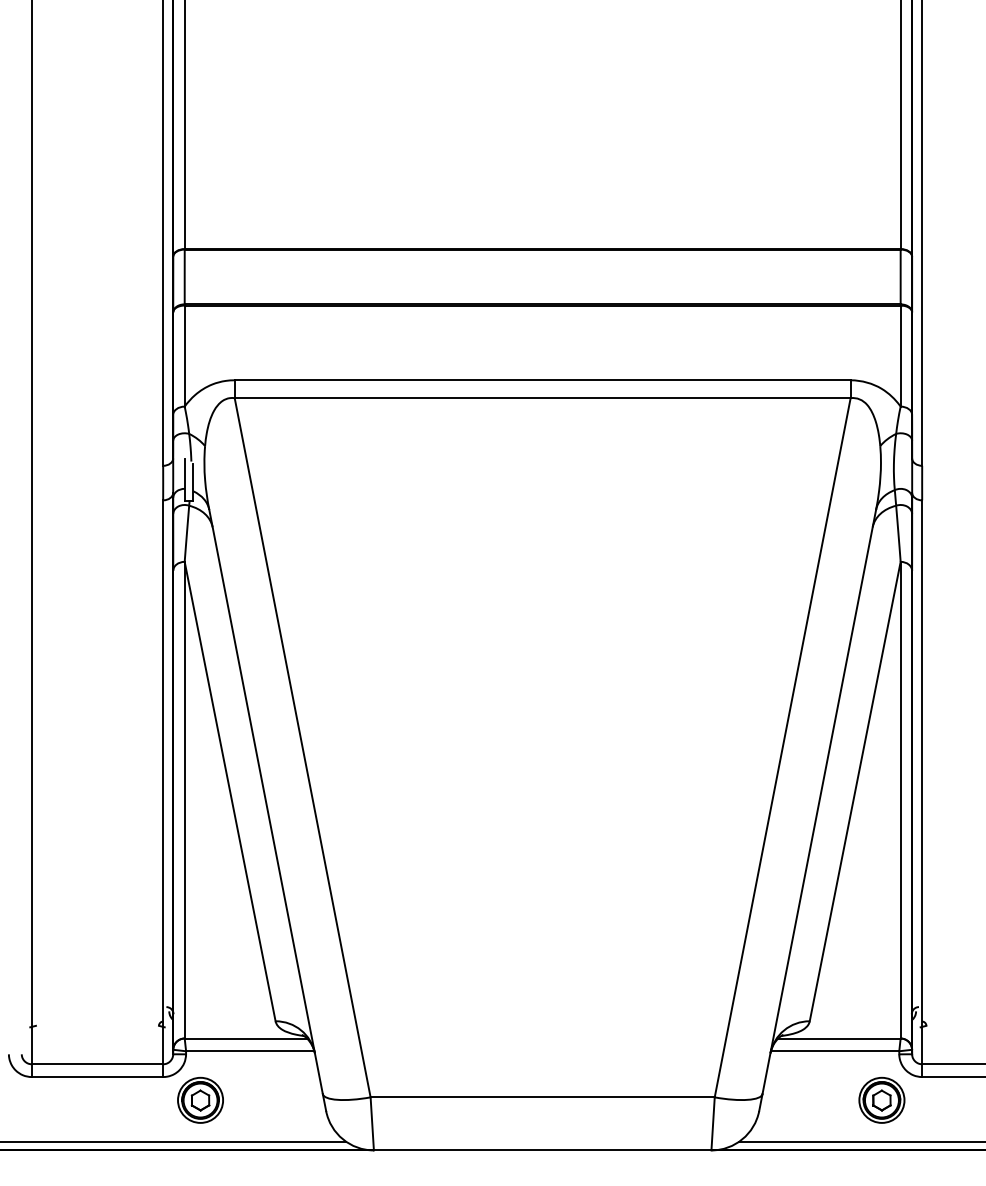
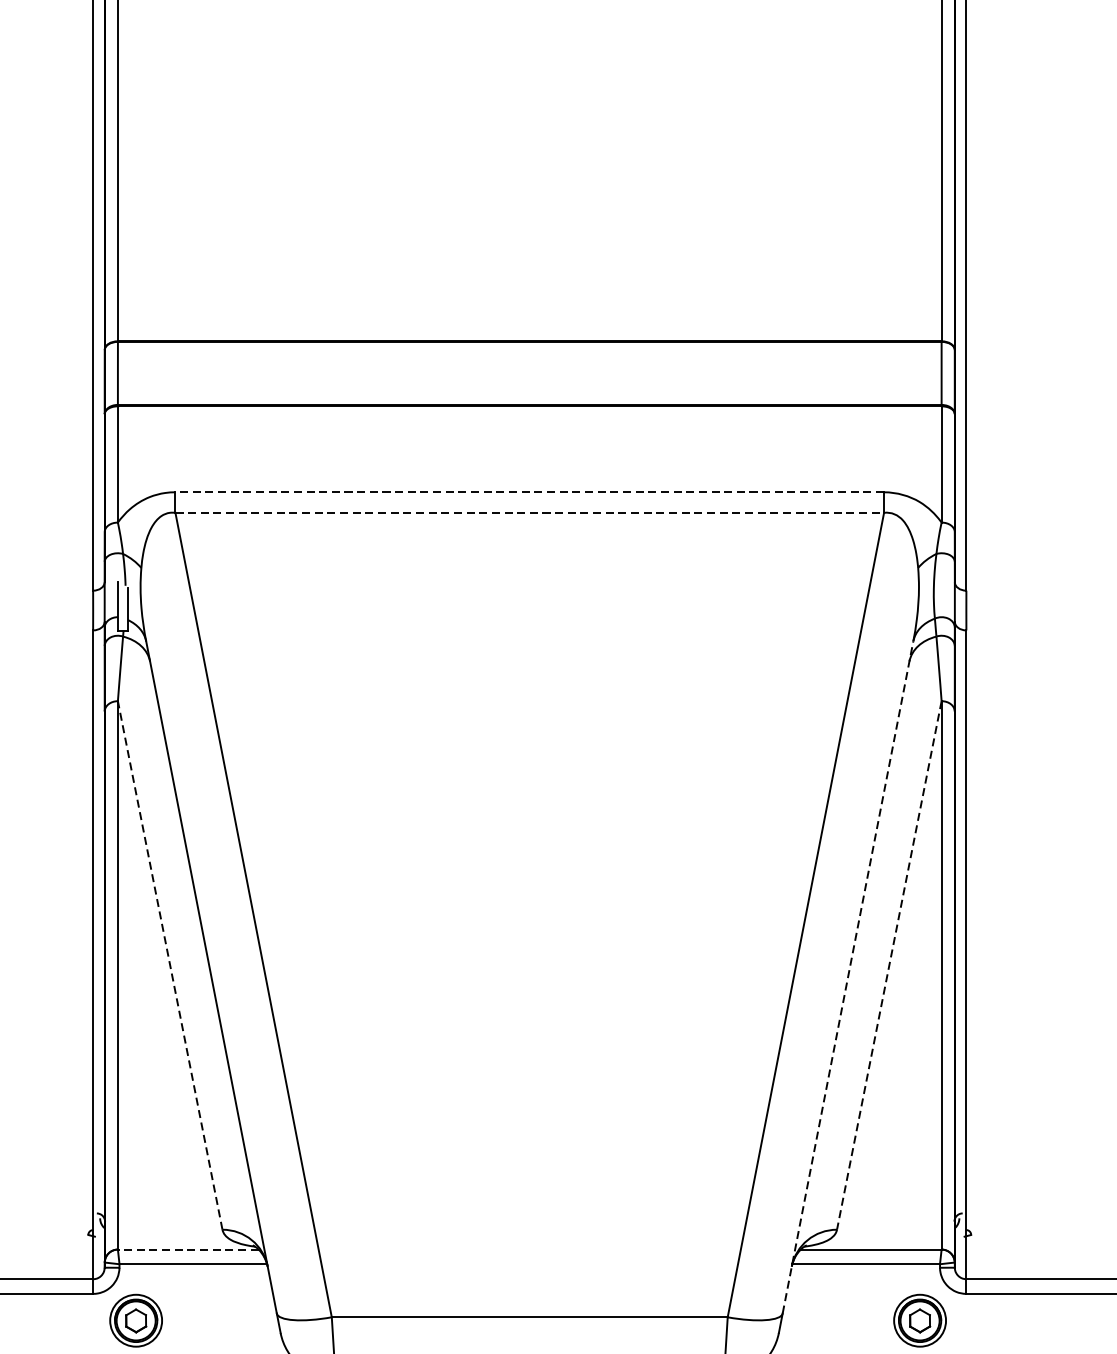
line: (542, 380) -> (529, 492), solid -> dashed
line: (542, 398) -> (529, 513), solid -> dashed
line: (230, 791) -> (170, 965), solid -> dashed
line: (855, 792) -> (889, 966), solid -> dashed
line: (819, 801) -> (848, 976), solid -> dashed
line: (245, 1038) -> (187, 1249), solid -> dashed

